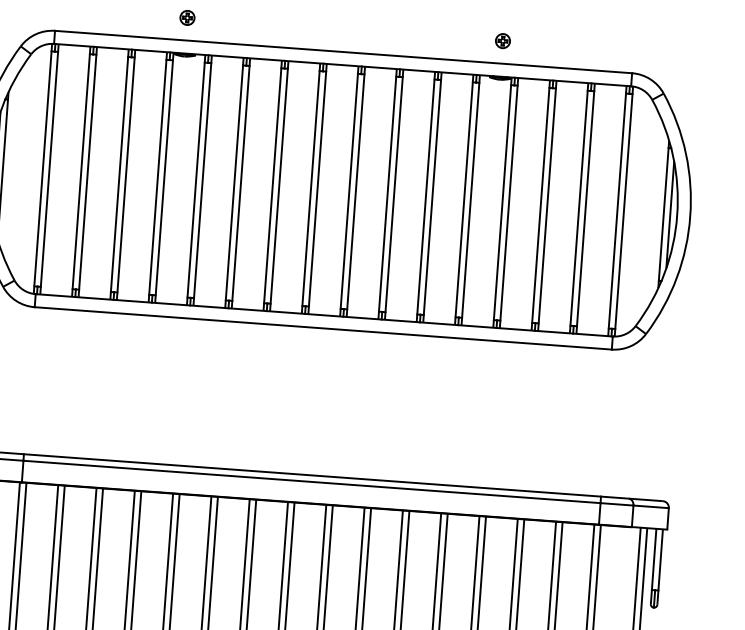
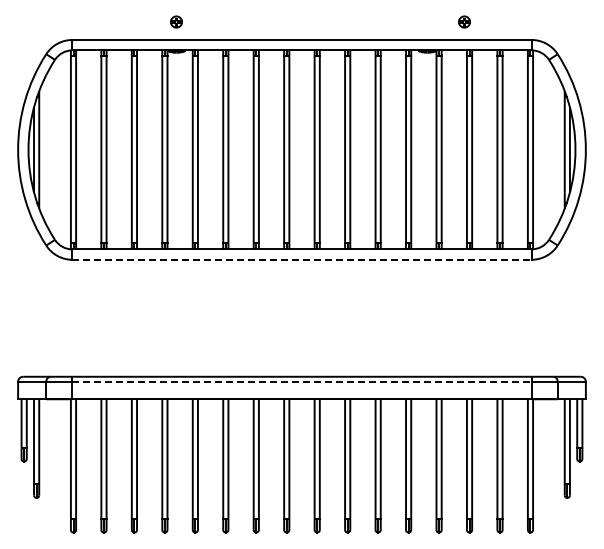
part: (503, 40) -> (464, 21), moved
line: (322, 327) -> (301, 259), solid -> dashed
line: (311, 481) -> (301, 381), solid -> dashed

